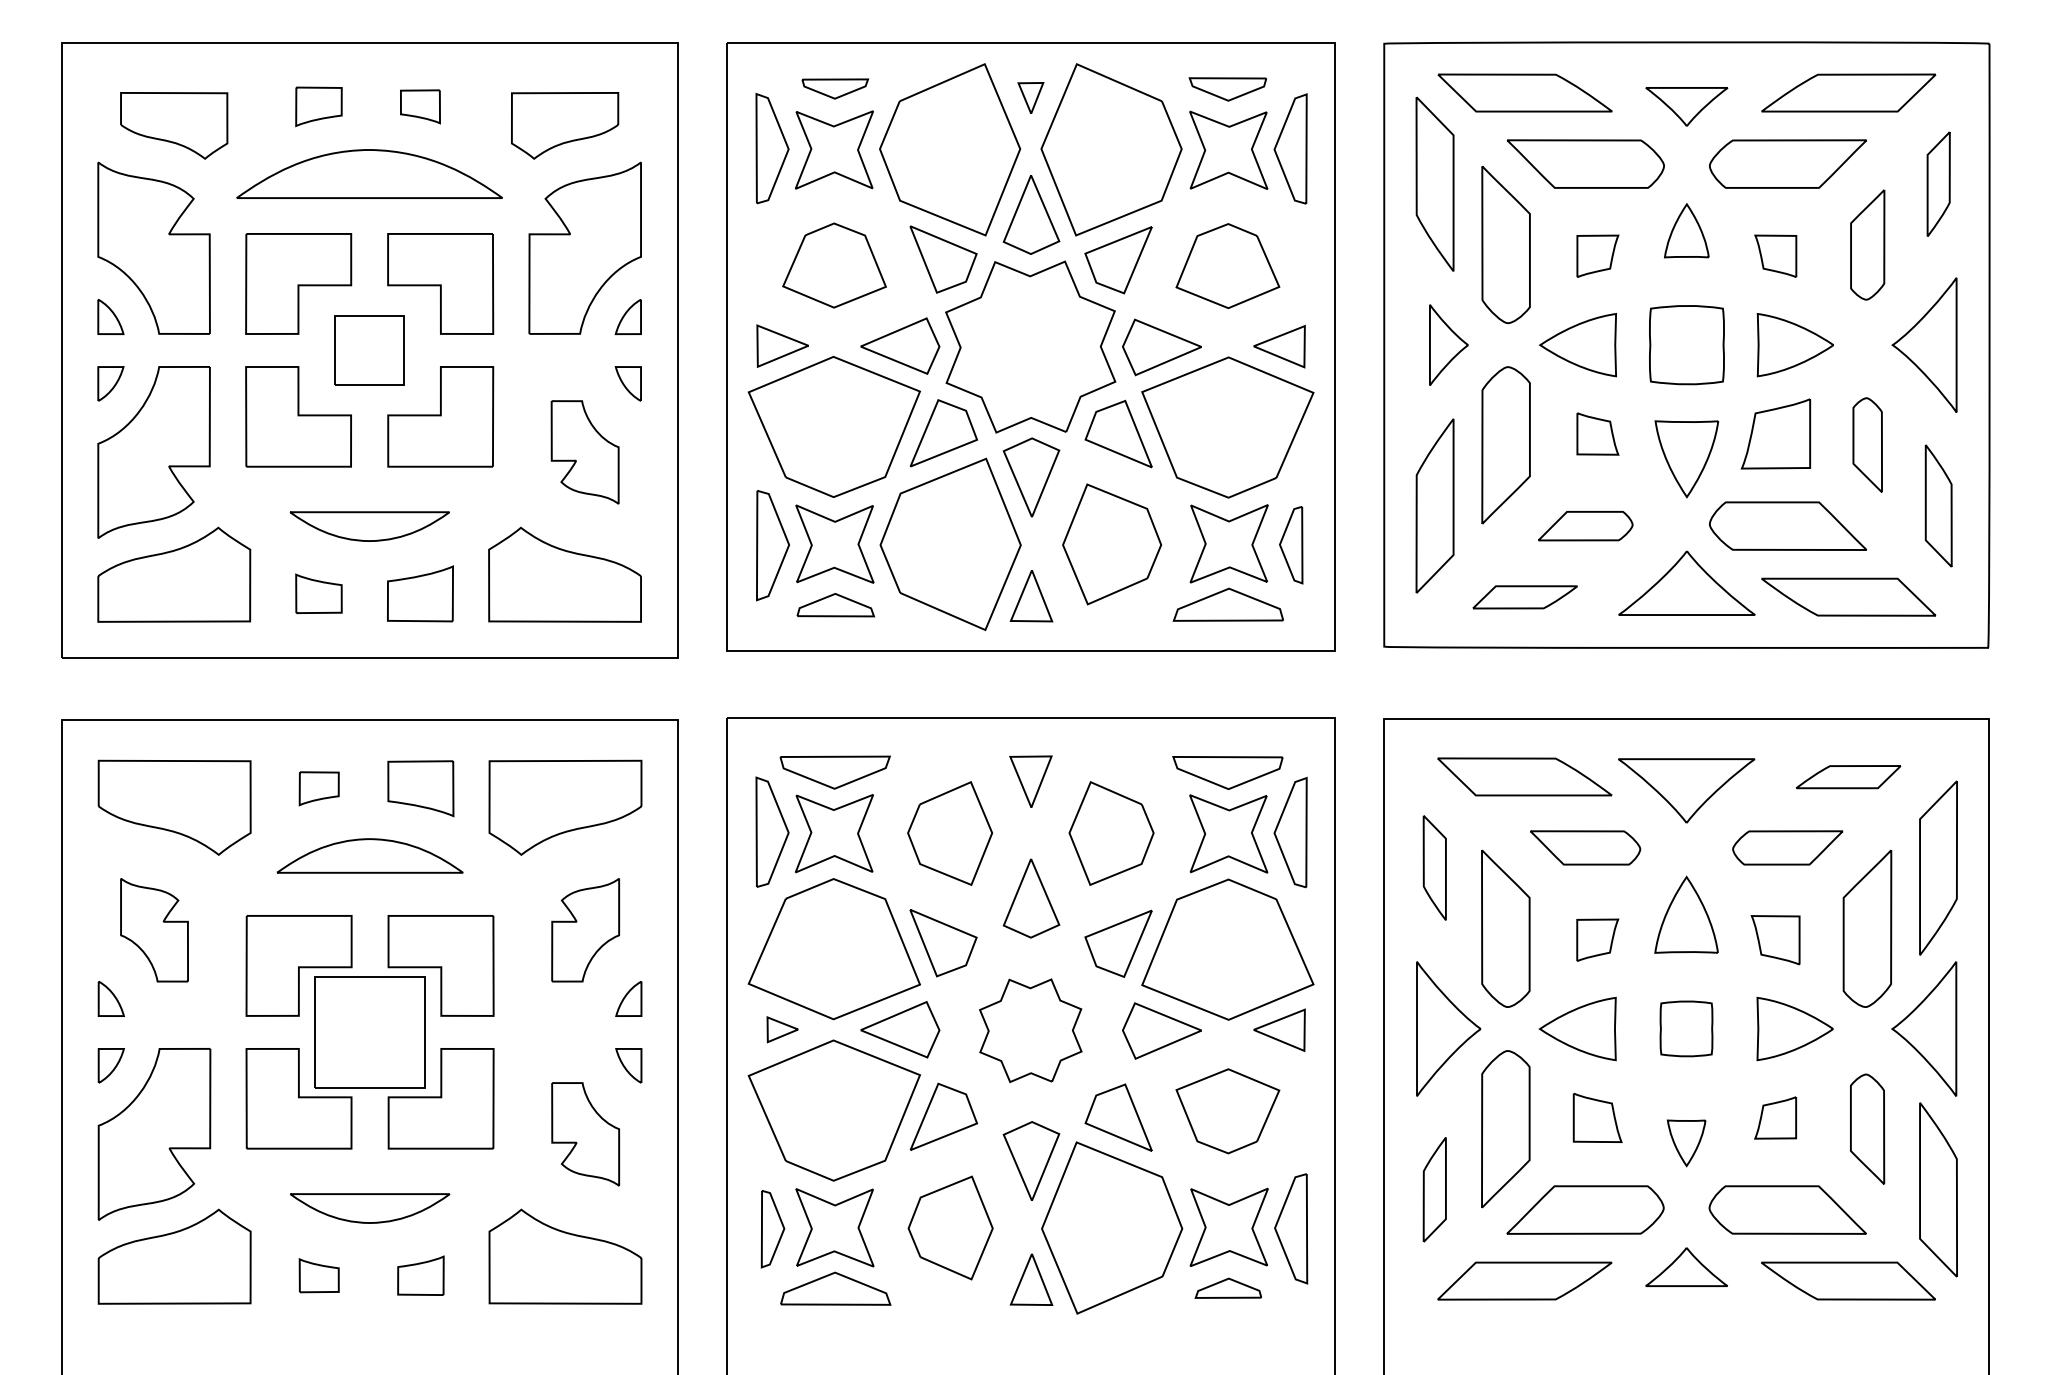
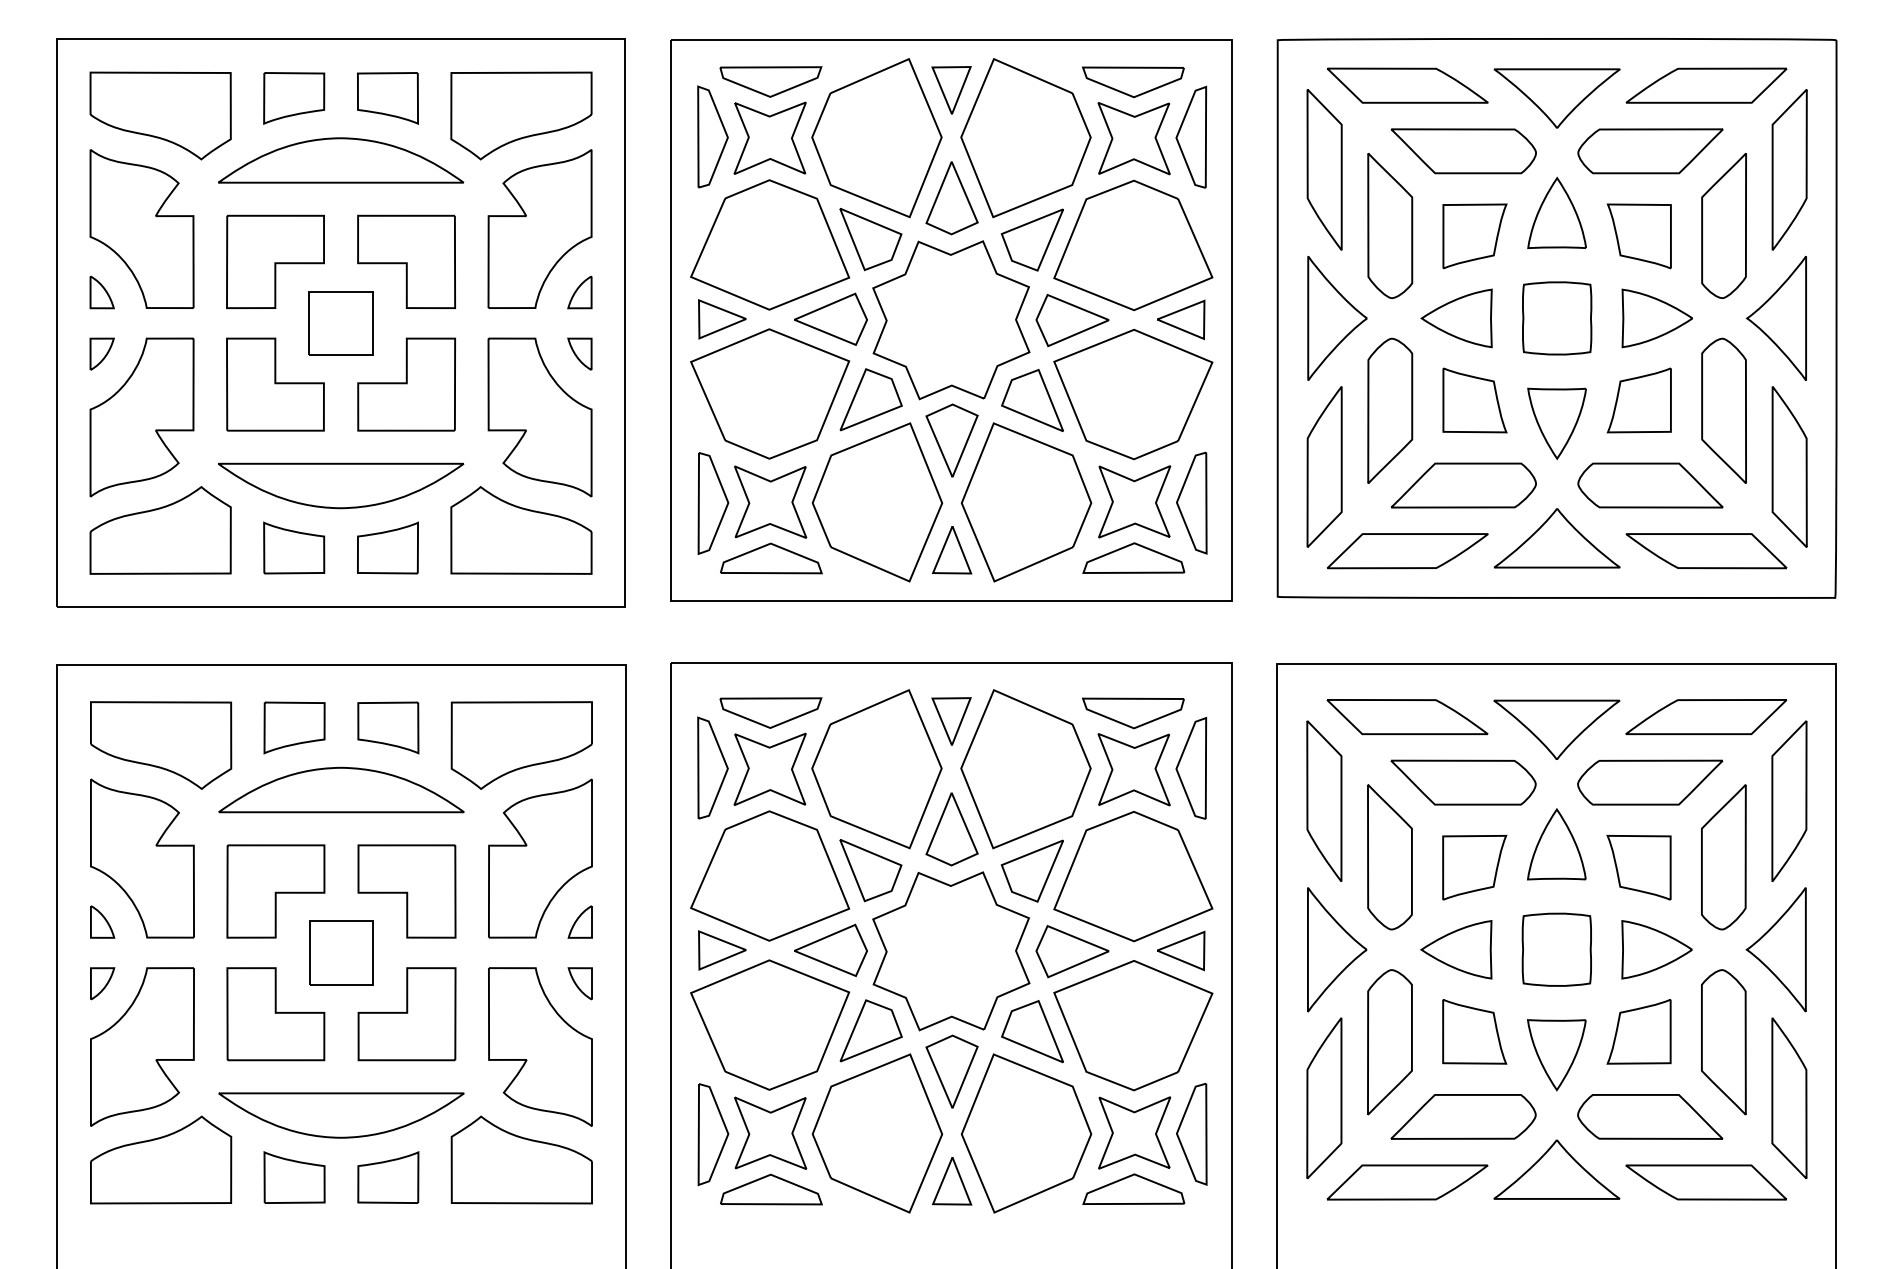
part: (834, 88) -> (770, 81), size x1.67
part: (1228, 89) -> (1133, 82), size x1.43
part: (1030, 98) -> (951, 90), size x1.67
part: (319, 106) -> (294, 98), size x1.43
part: (419, 106) -> (387, 98), size x1.67
part: (1686, 106) -> (1556, 98), size x1.67
part: (174, 125) -> (160, 115), size x1.43
part: (565, 125) -> (521, 115), size x1.43
part: (1938, 183) -> (1789, 169), size x1.67
part: (1686, 230) -> (1556, 212), size x1.43
part: (1867, 244) -> (1723, 225), size x1.43
part: (1597, 256) -> (1474, 236), size x1.67
part: (1775, 256) -> (1638, 236), size x1.67
part: (834, 265) -> (770, 244), size x1.67
part: (1228, 266) -> (1133, 245), size x1.67
part: (1448, 345) -> (1337, 318), size x1.67
part: (1597, 434) -> (1474, 400), size x1.67
part: (1867, 444) -> (1723, 410), size x1.67
part: (584, 452) -> (539, 417), size x1.67
part: (1938, 505) -> (1789, 466), size x1.43
part: (370, 526) -> (341, 485), size x1.67
part: (1585, 526) -> (1463, 485), size x1.67
part: (1112, 544) -> (1026, 502), size x1.43
part: (1290, 544) -> (1191, 502), size x1.43
part: (319, 593) -> (294, 547), size x1.43
part: (1524, 597) -> (1407, 551), size x1.67
part: (835, 605) -> (771, 558), size x1.43
part: (1848, 777) -> (1706, 717), size x1.67
part: (319, 788) -> (294, 727), size x1.67
part: (949, 833) -> (876, 769), size x1.67
part: (1111, 833) -> (1025, 769), size x1.67
part: (1585, 847) -> (1463, 782), size x1.43
part: (1788, 847) -> (1650, 782), size x1.43
part: (370, 855) -> (341, 789), size x1.43
part: (1434, 867) -> (1324, 800), size x1.67
part: (154, 930) -> (142, 858), size x1.67
part: (585, 930) -> (540, 858), size x1.67
part: (1597, 939) -> (1474, 867), size x1.67
part: (1775, 939) -> (1638, 867), size x1.43
part: (1686, 1028) -> (1556, 949), size x1.43
part: (782, 1029) -> (722, 950), size x1.67
part: (1030, 1030) -> (951, 951), size x1.67
part: (370, 1031) -> (341, 952), size x0.62
part: (1228, 1111) -> (1133, 1025), size x1.67
part: (1597, 1117) -> (1474, 1031), size x1.43
part: (1775, 1117) -> (1638, 1031), size x1.67
part: (1867, 1129) -> (1723, 1042), size x1.43
part: (585, 1133) -> (540, 1046), size x1.67
part: (1686, 1143) -> (1556, 1055), size x1.67
part: (1434, 1189) -> (1324, 1097), size x1.67
part: (370, 1208) -> (341, 1115), size x1.67
part: (950, 1228) -> (877, 1133), size x1.67
part: (773, 1229) -> (713, 1134), size x1.43
part: (1686, 1267) -> (1556, 1169), size x1.67
part: (319, 1275) -> (294, 1177), size x1.67
part: (421, 1275) -> (388, 1177), size x1.43
part: (1228, 1287) -> (1133, 1188), size x1.67

